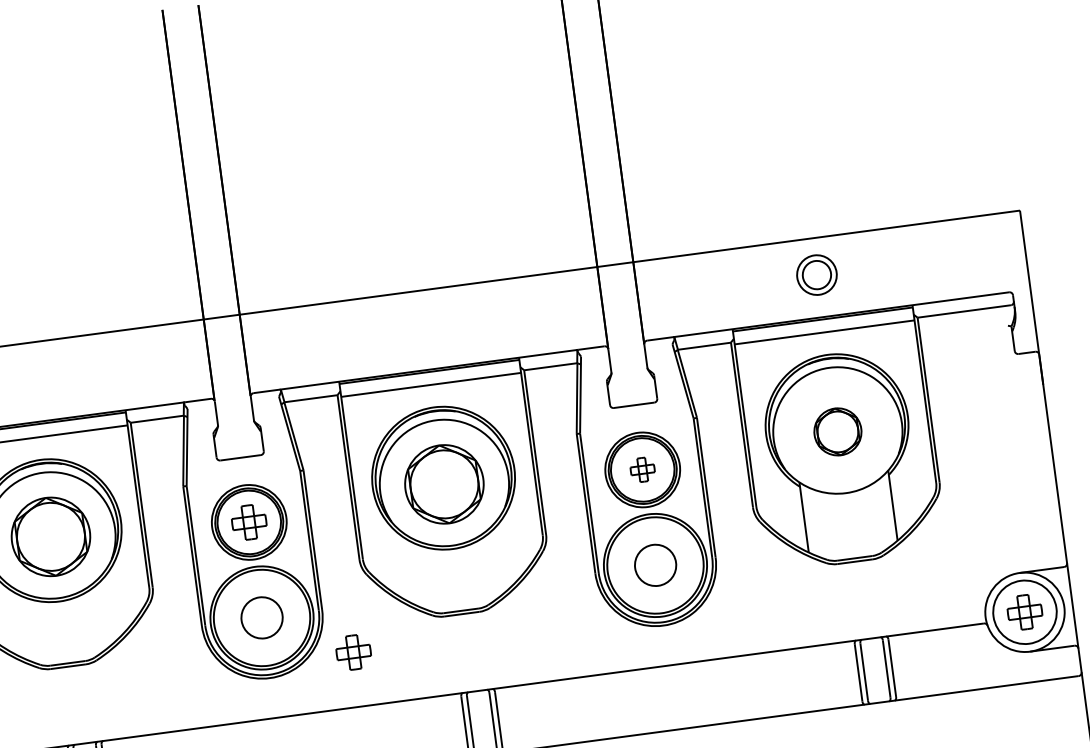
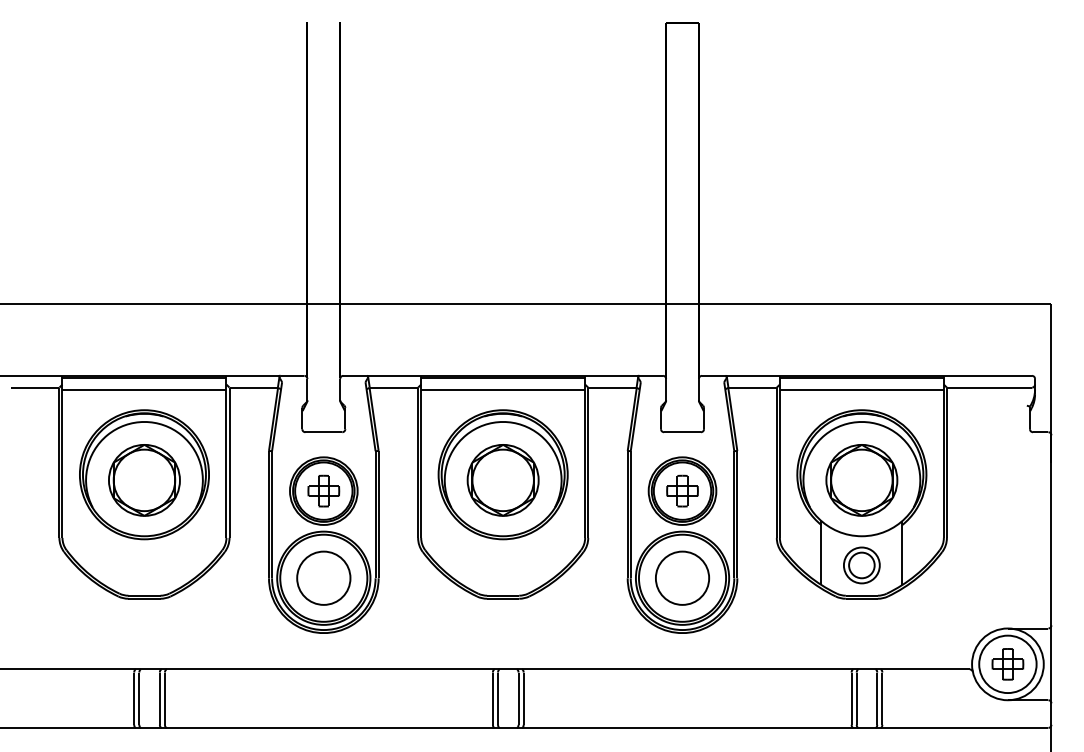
part: (816, 275) -> (861, 565), moved
part: (837, 432) -> (861, 480), size x1.67
part: (642, 469) -> (682, 490), size x1.43
part: (655, 564) -> (682, 577), size x1.43
part: (261, 617) -> (323, 577), size x1.43
part: (353, 651) -> (401, 619), removed

